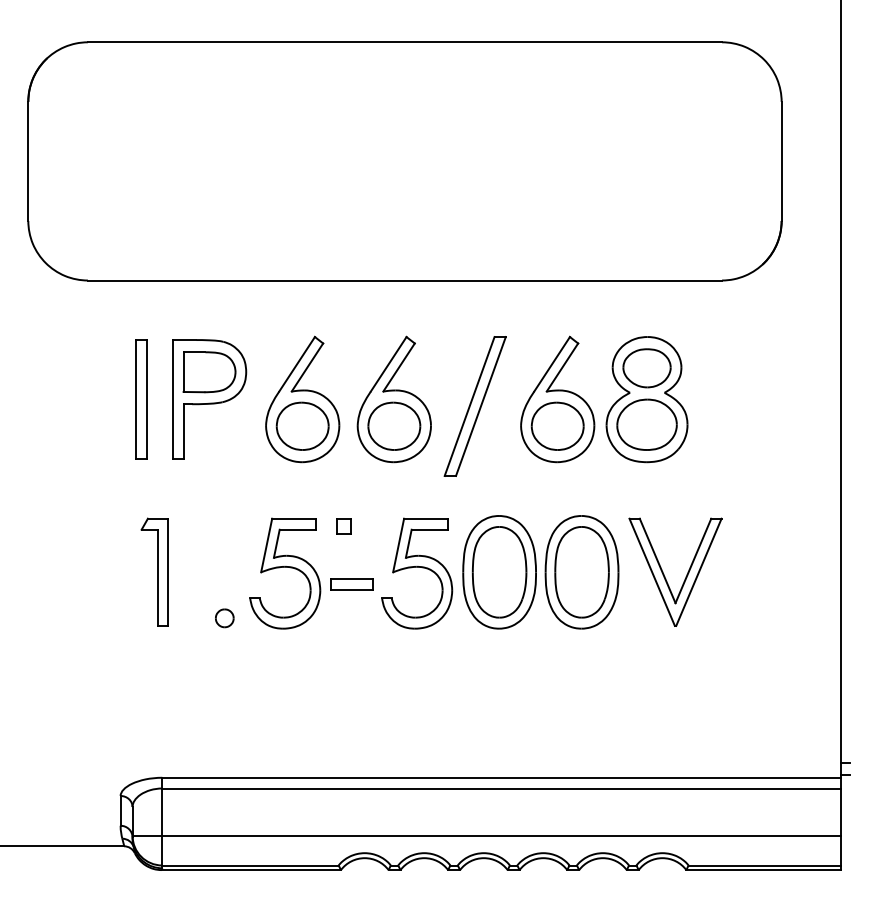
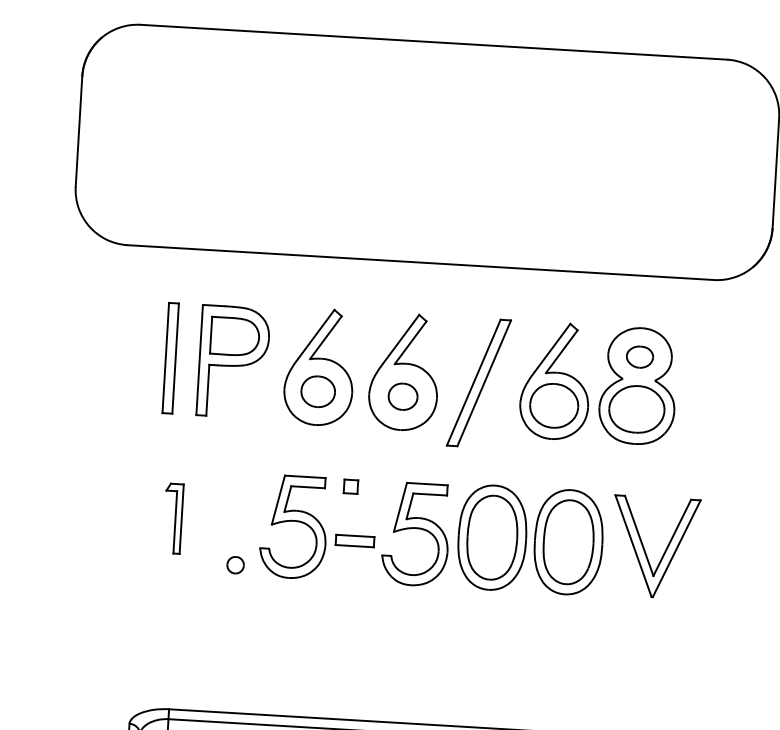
part: (646, 368) -> (639, 357), size x0.6
part: (302, 425) -> (318, 391), size x0.7
part: (394, 425) -> (403, 396), size x0.6
part: (154, 571) -> (173, 518), size x0.7

